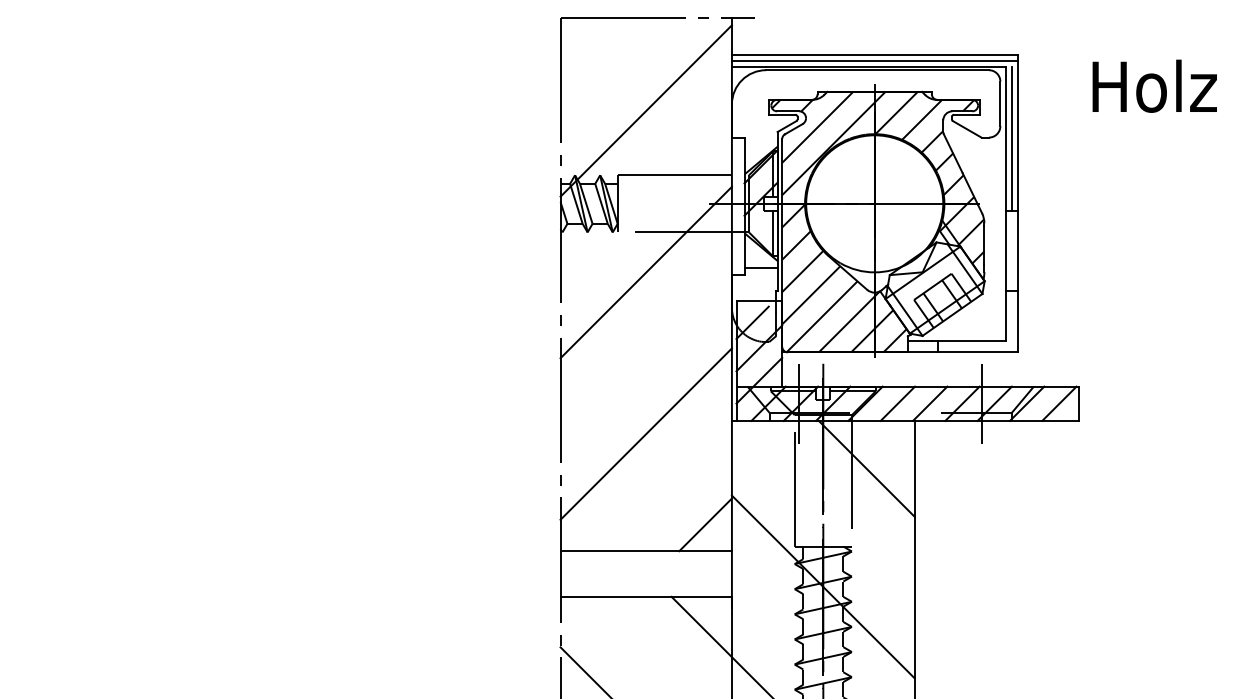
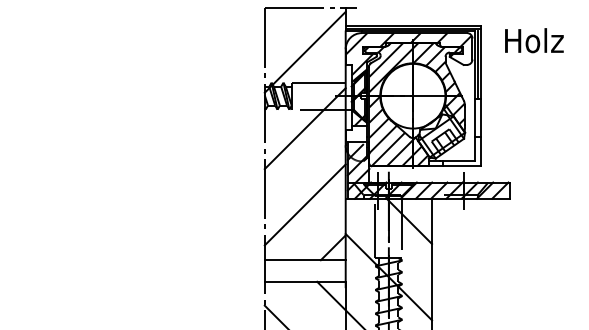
text: (1154, 85) -> (534, 40), moved
hatch: (864, 168) -> (408, 79), added

